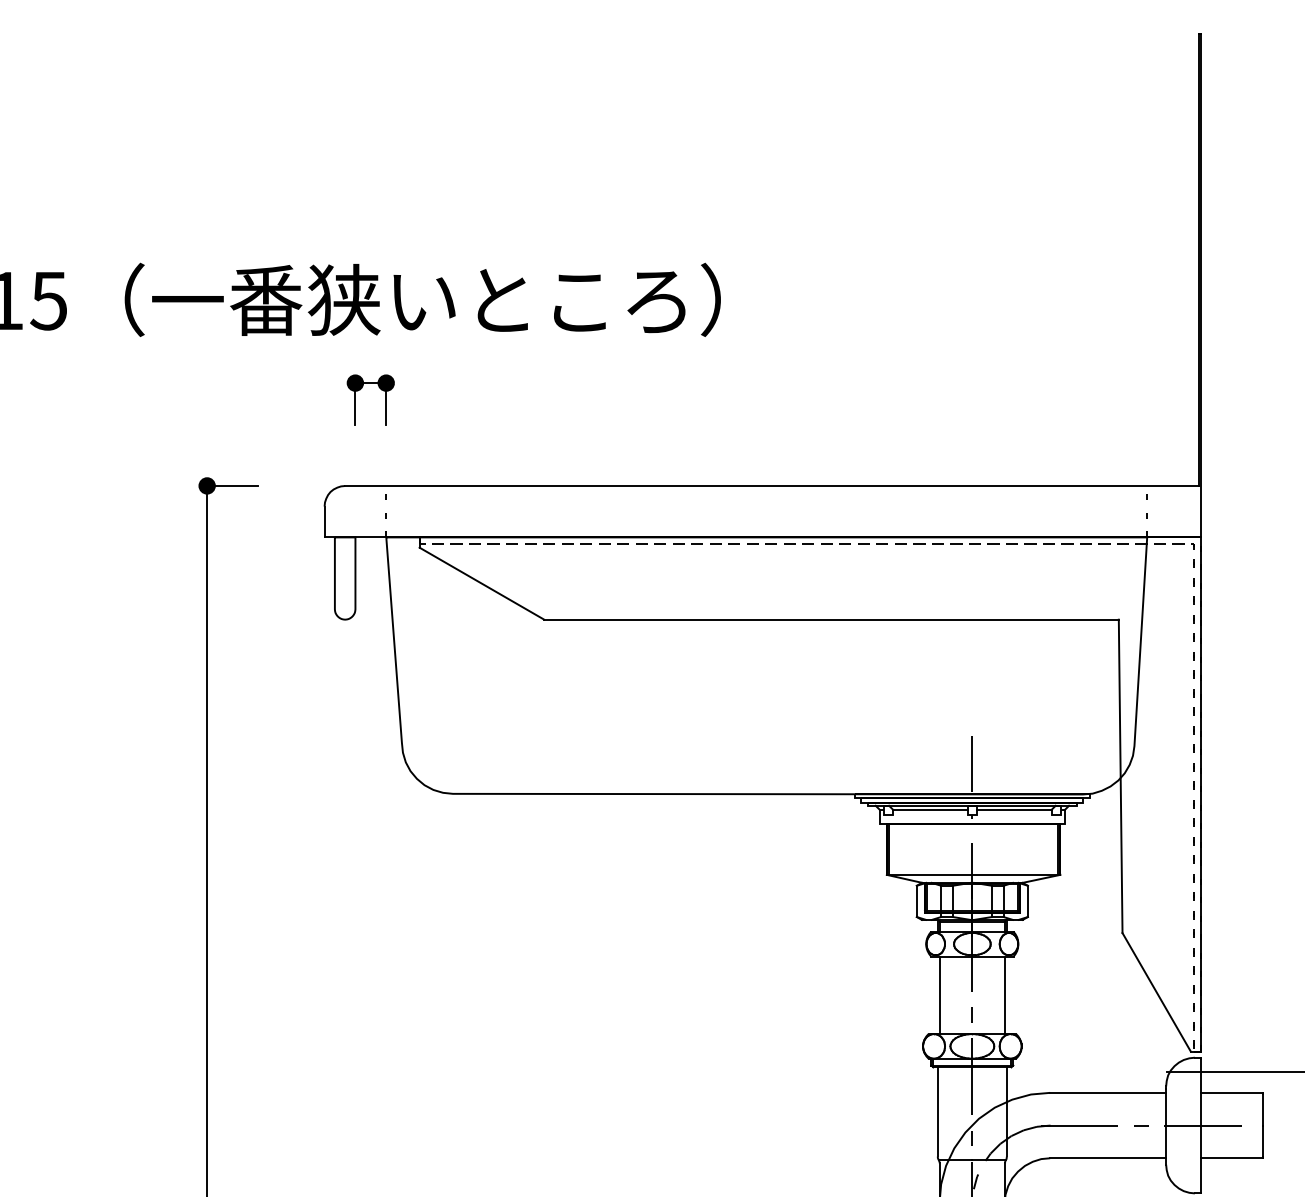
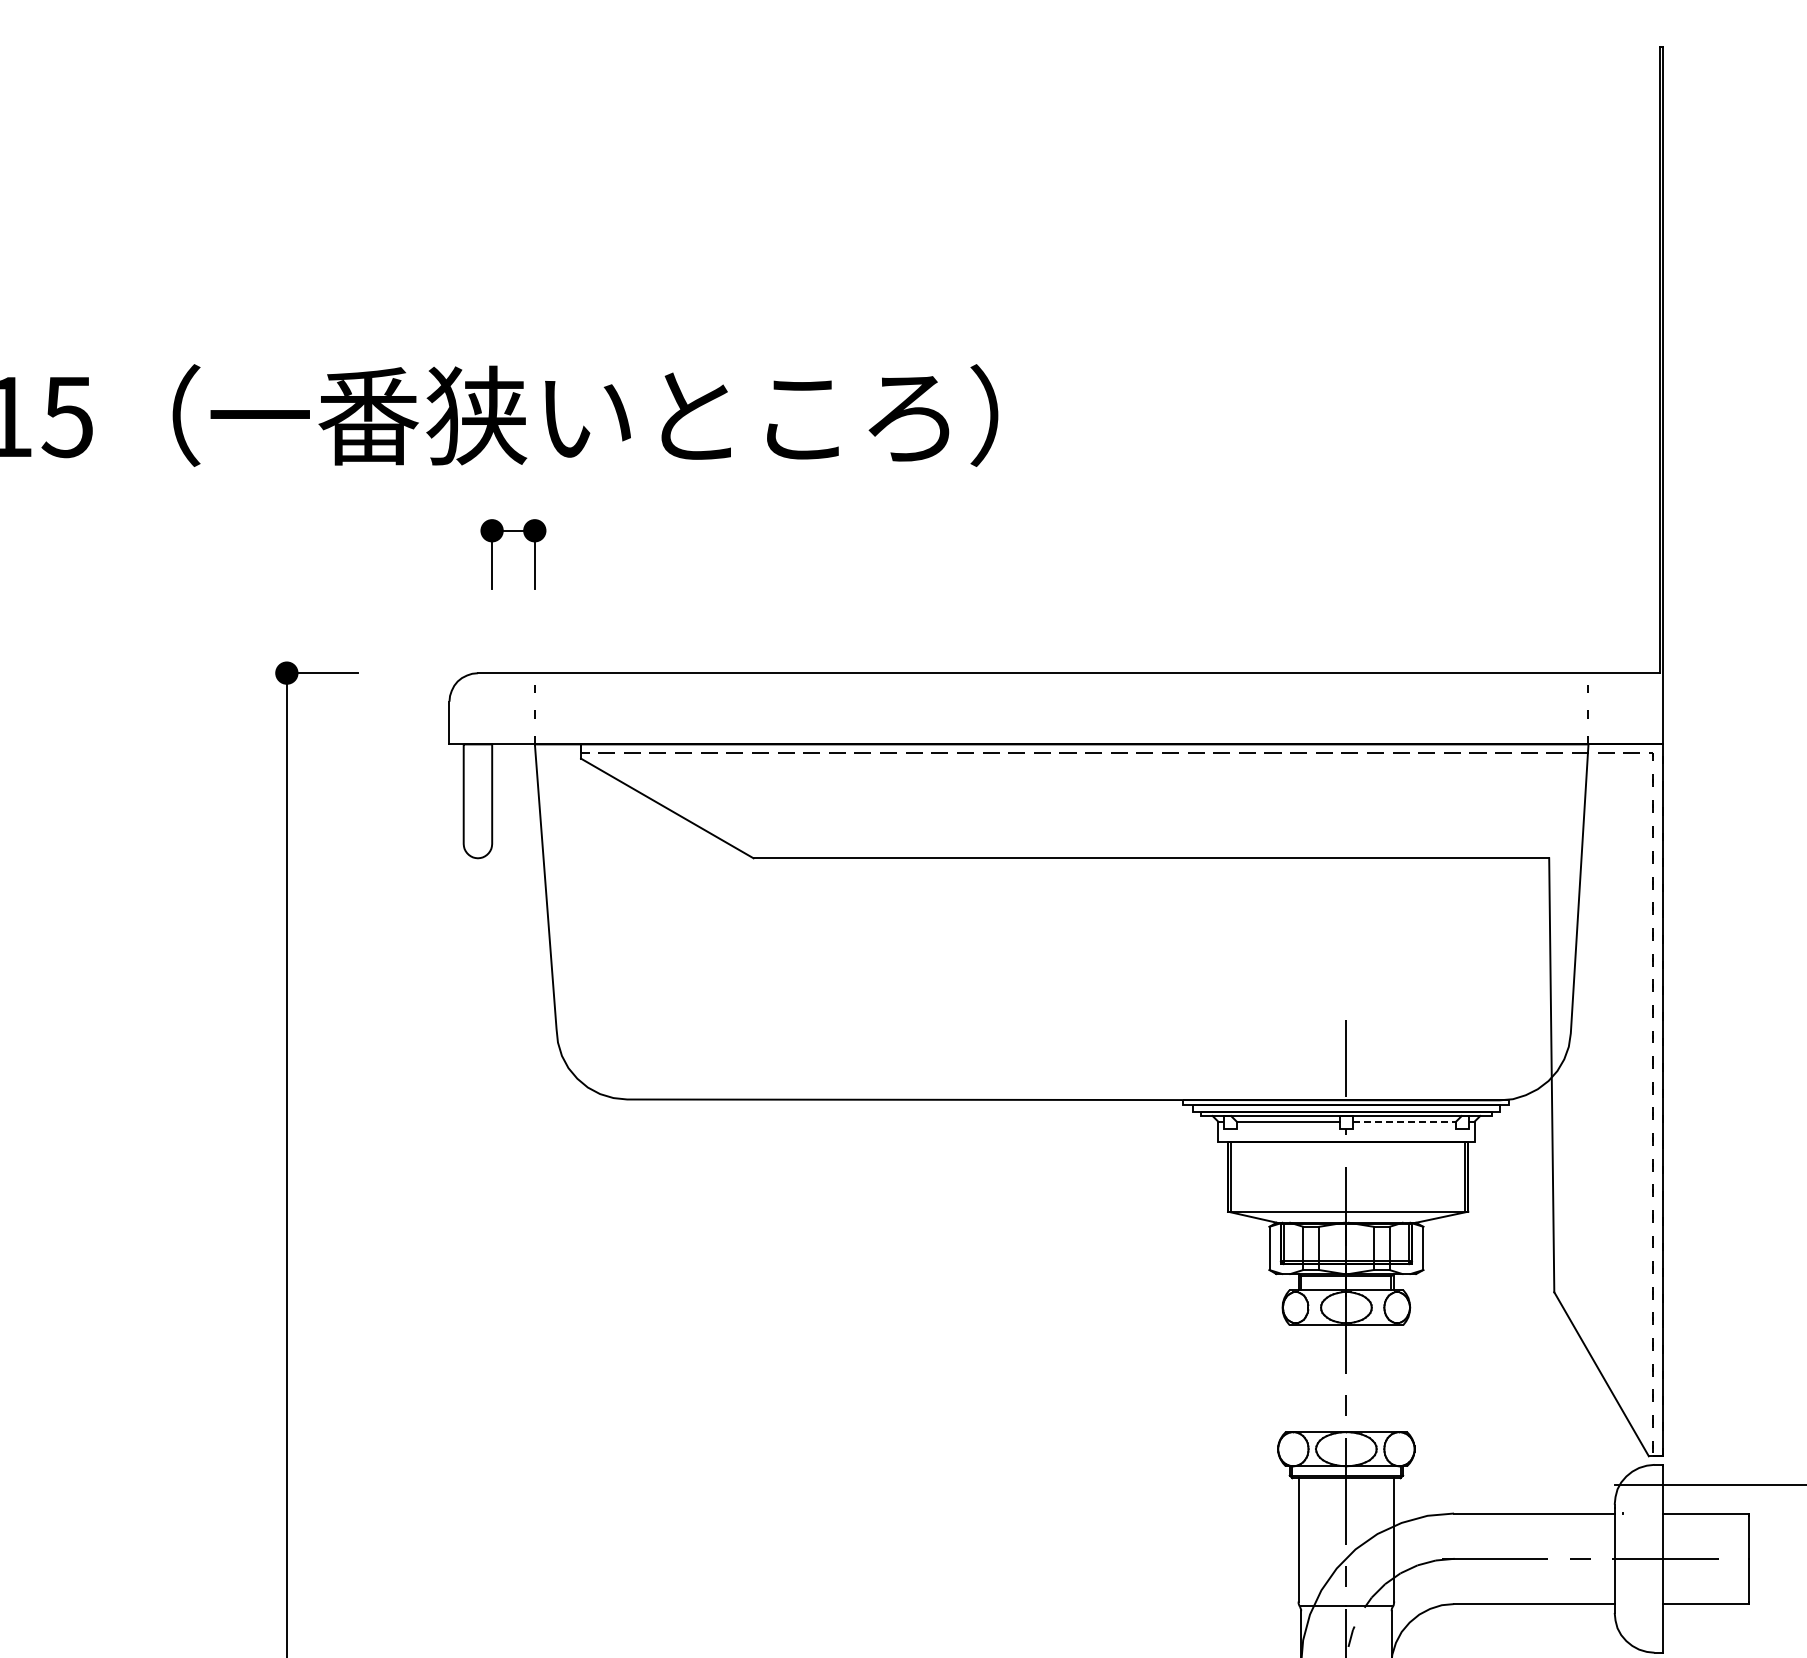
line: (1014, 809) -> (1404, 1121), solid -> dashed
line: (939, 995) -> (1301, 1378), removed
line: (1004, 995) -> (1391, 1378), removed

